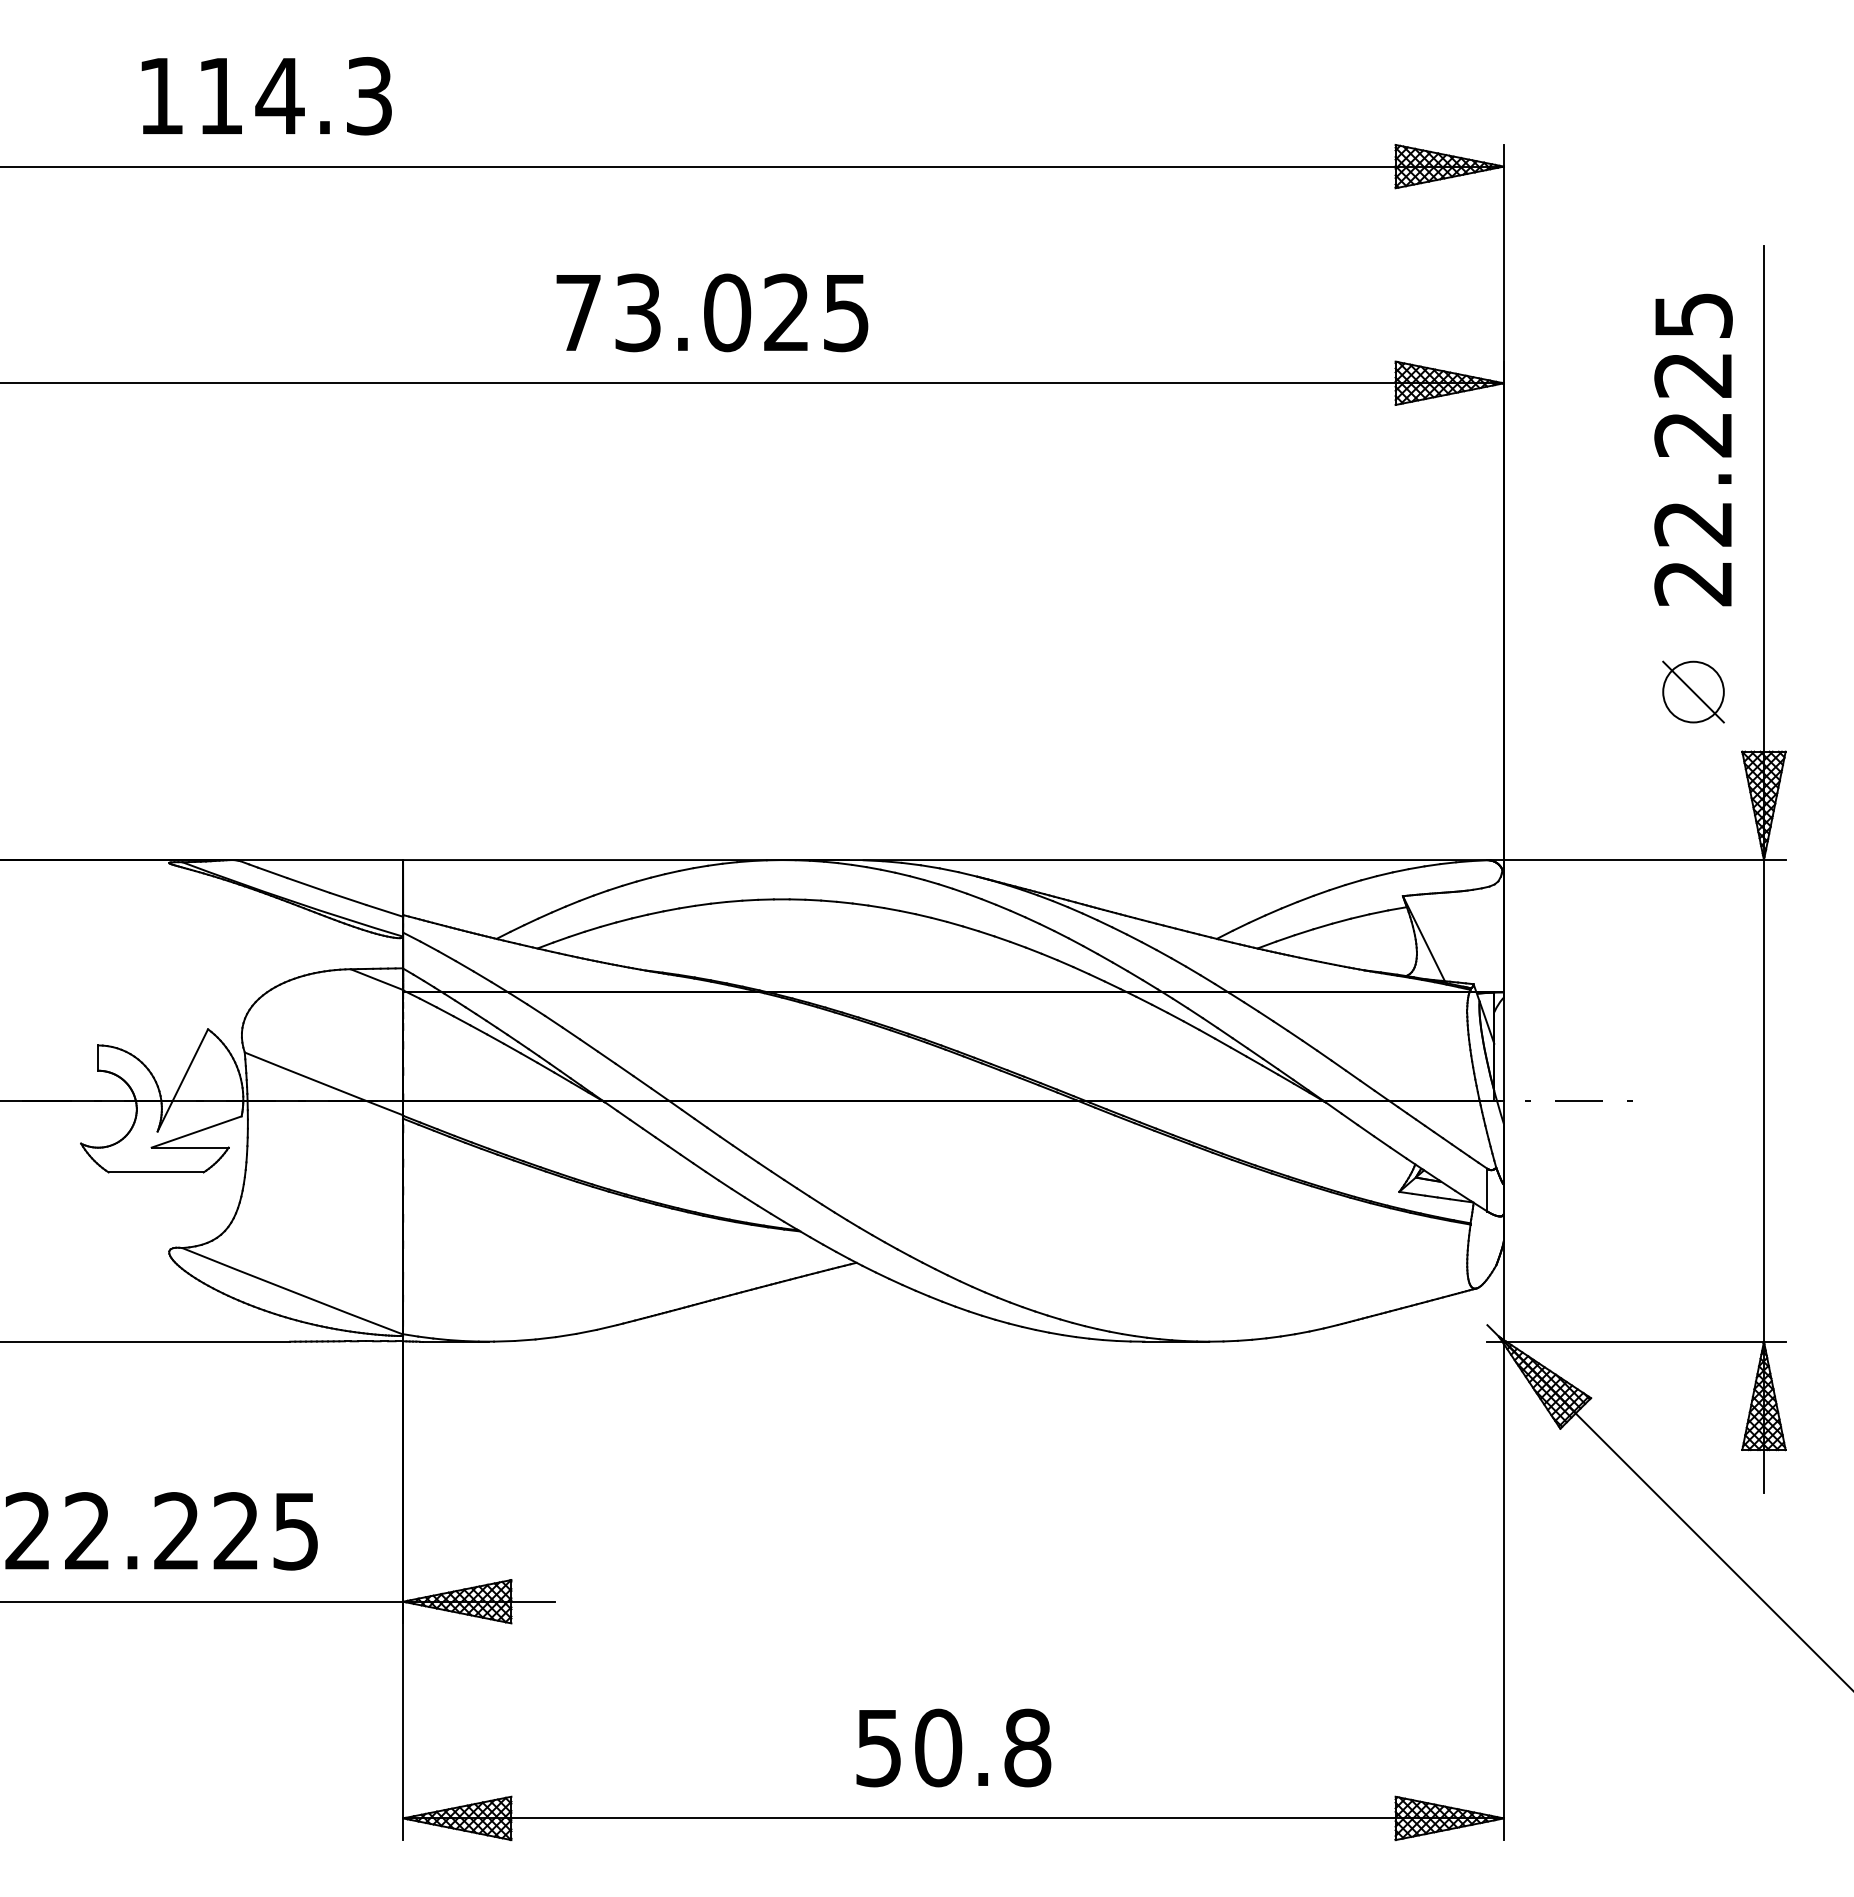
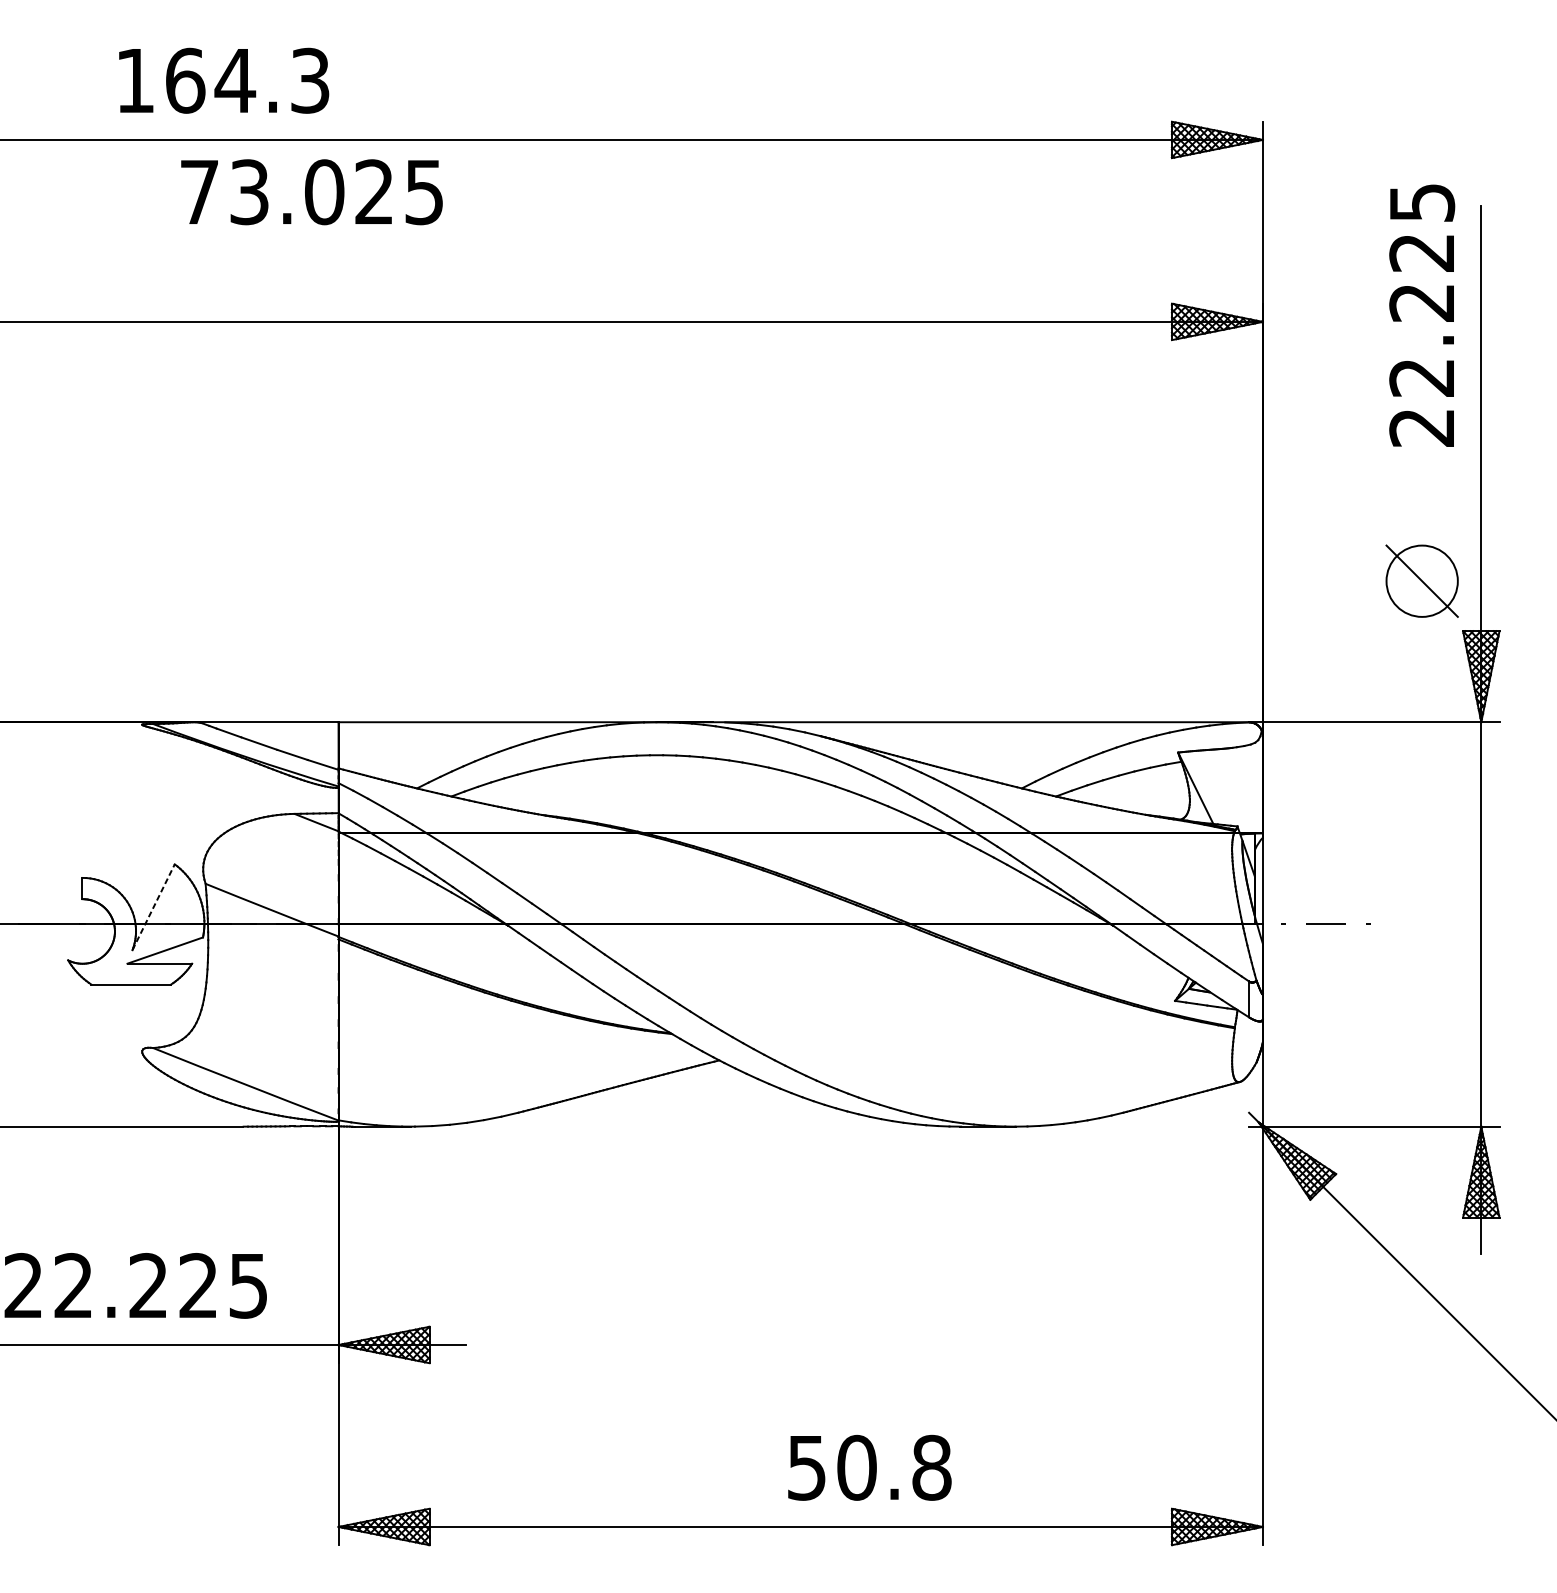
text: (220, 96) -> (185, 81), 114.3 -> 164.3
text: (712, 312) -> (312, 191), moved
text: (1693, 449) -> (1422, 315), moved
part: (1693, 691) -> (1422, 580), size x1.4
line: (182, 1080) -> (153, 907), solid -> dashed
text: (953, 1747) -> (869, 1467), moved

